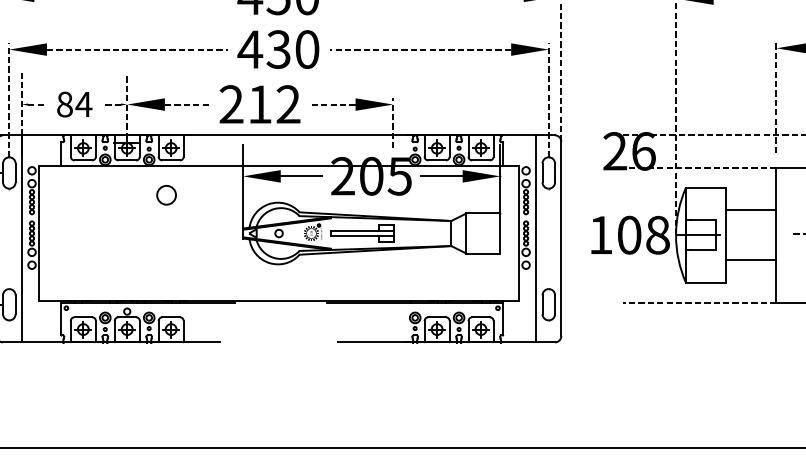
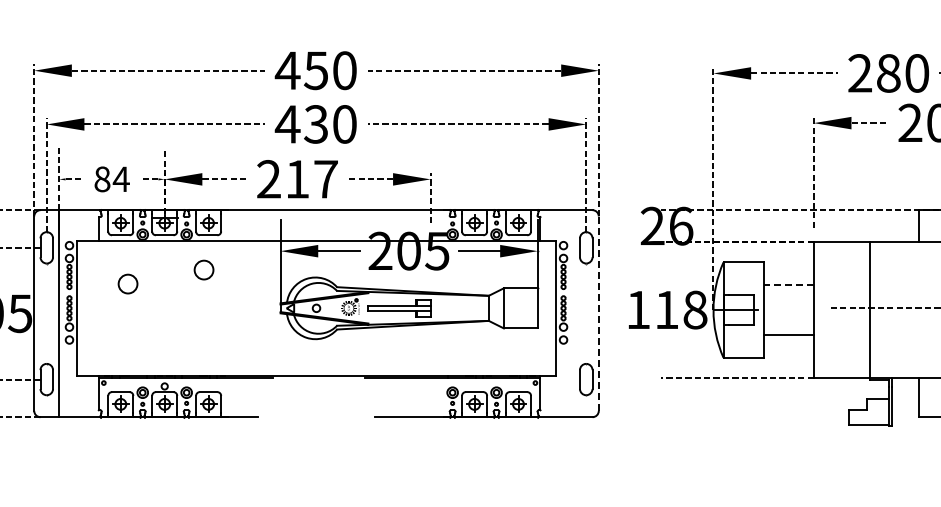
text: (288, 104) -> (325, 179), 212 -> 217
circle: (90, 208) -> (127, 283), added
line: (751, 209) -> (788, 284), solid -> dashed
text: (629, 234) -> (666, 309), 108 -> 118
line: (536, 238) -> (573, 313), removed
line: (561, 238) -> (598, 313), solid -> dashed

